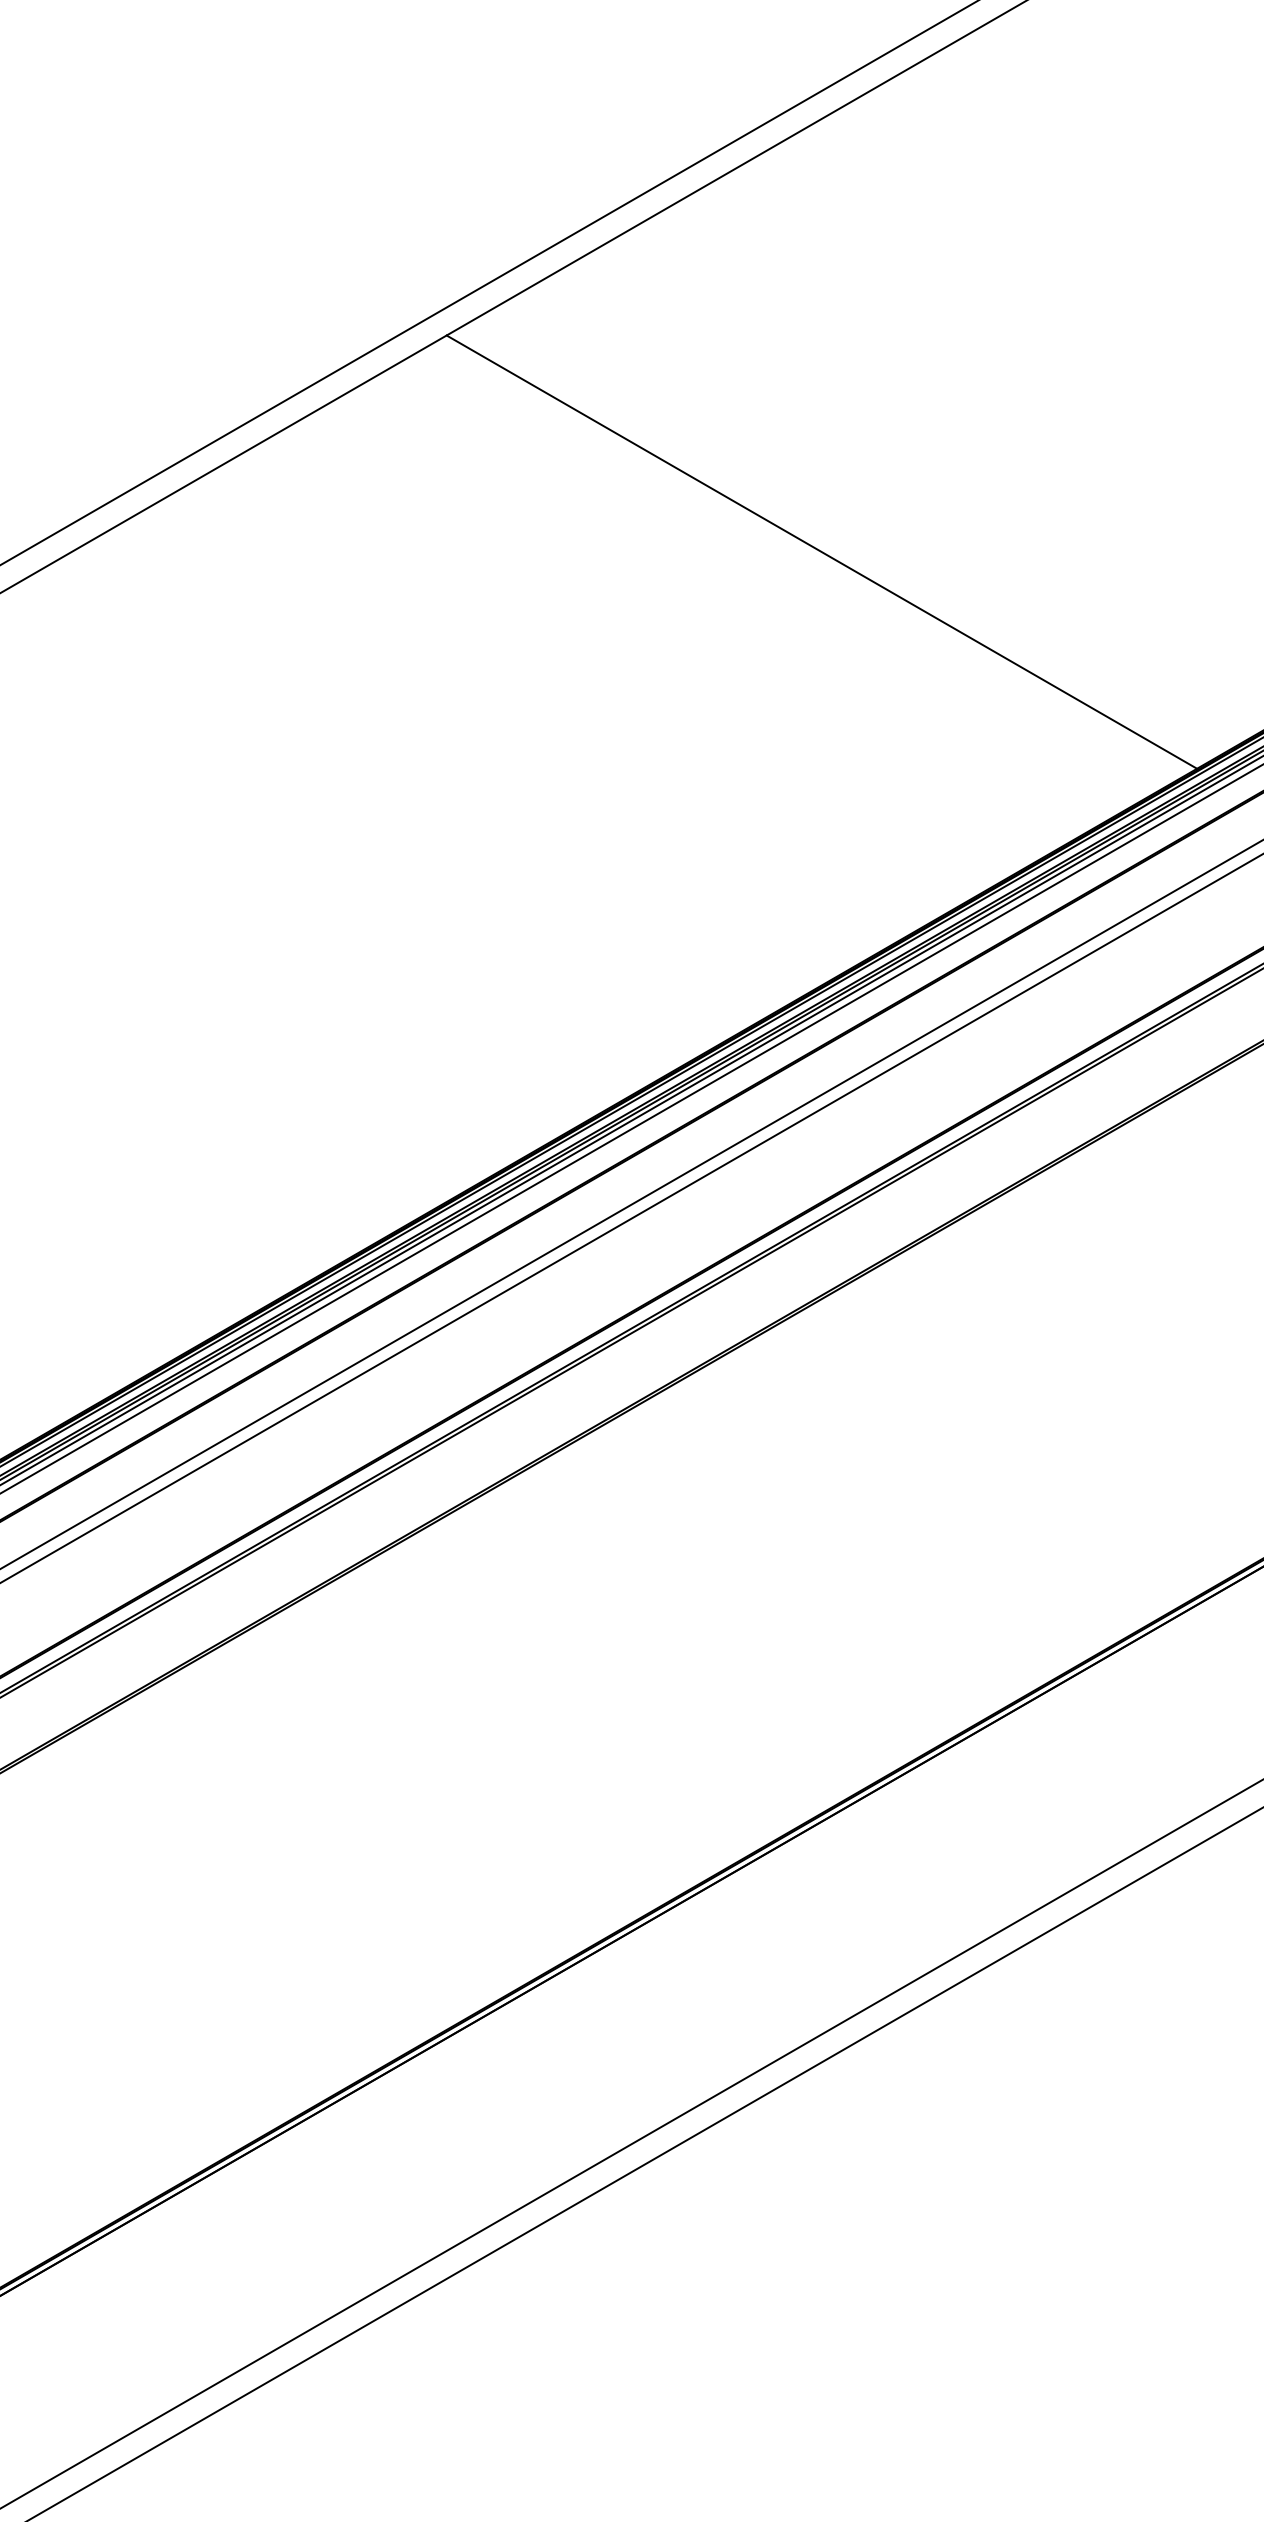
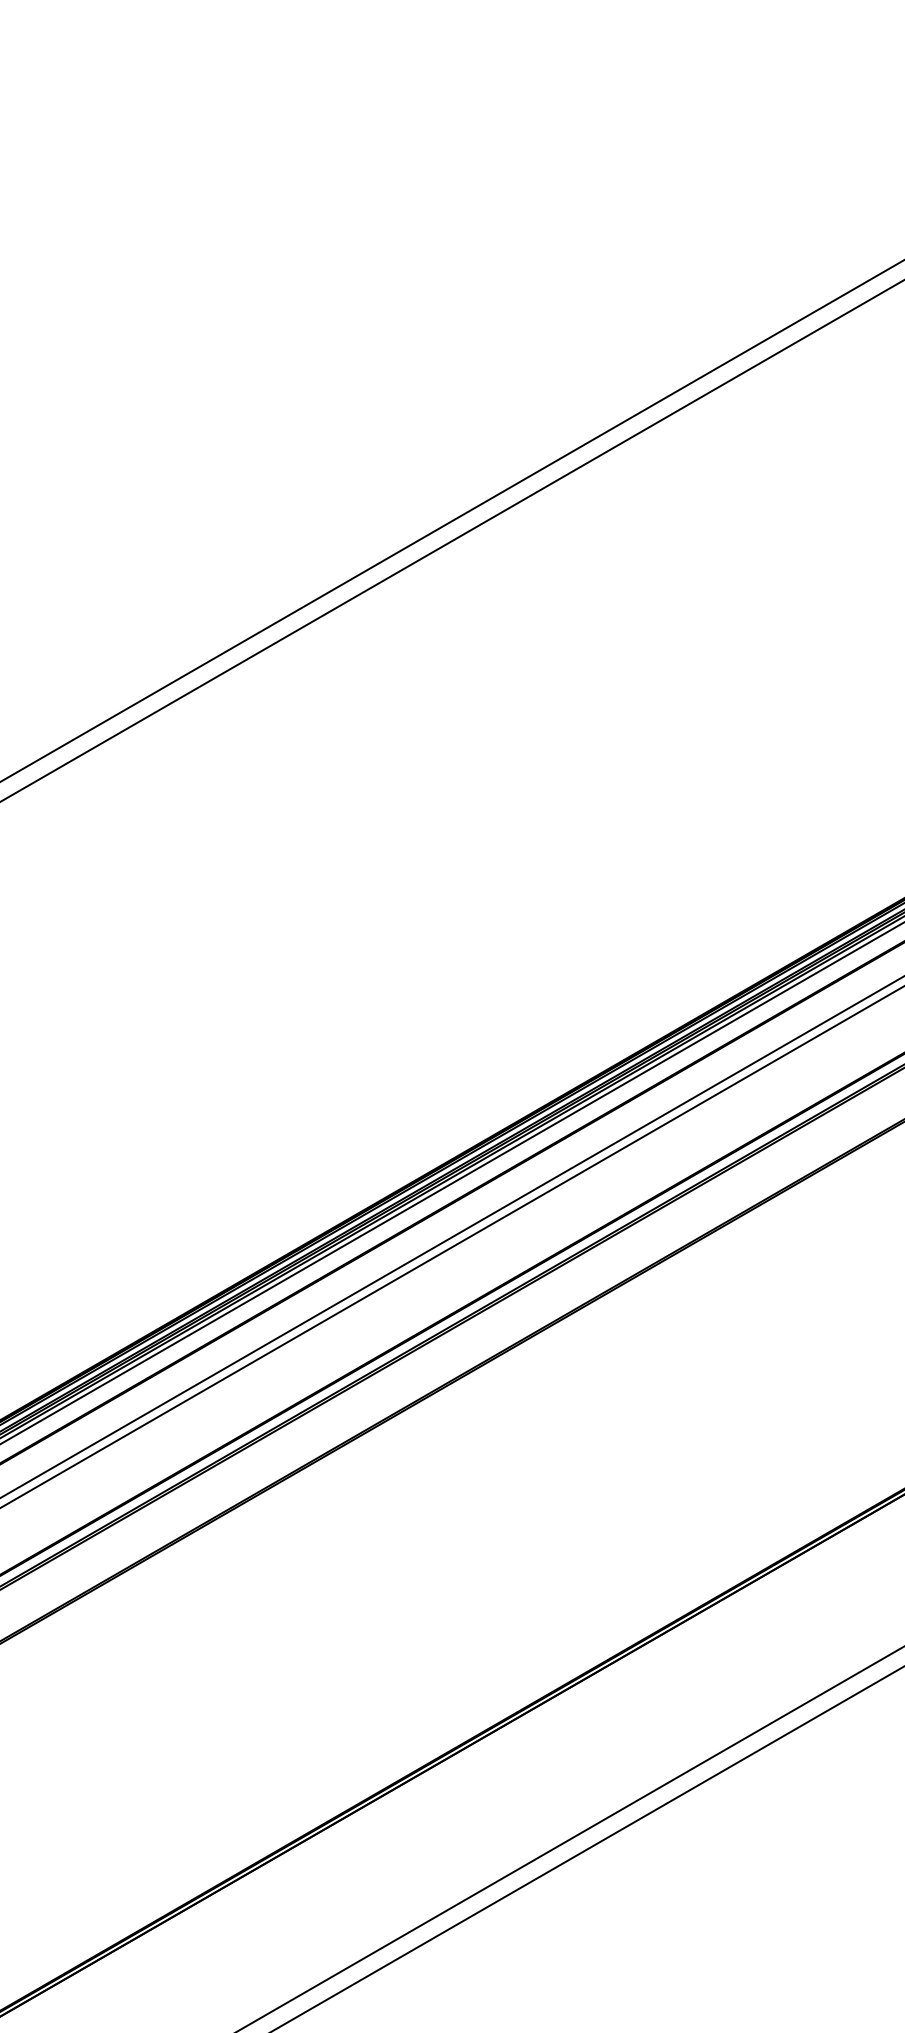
line: (820, 551) -> (609, 758), removed

